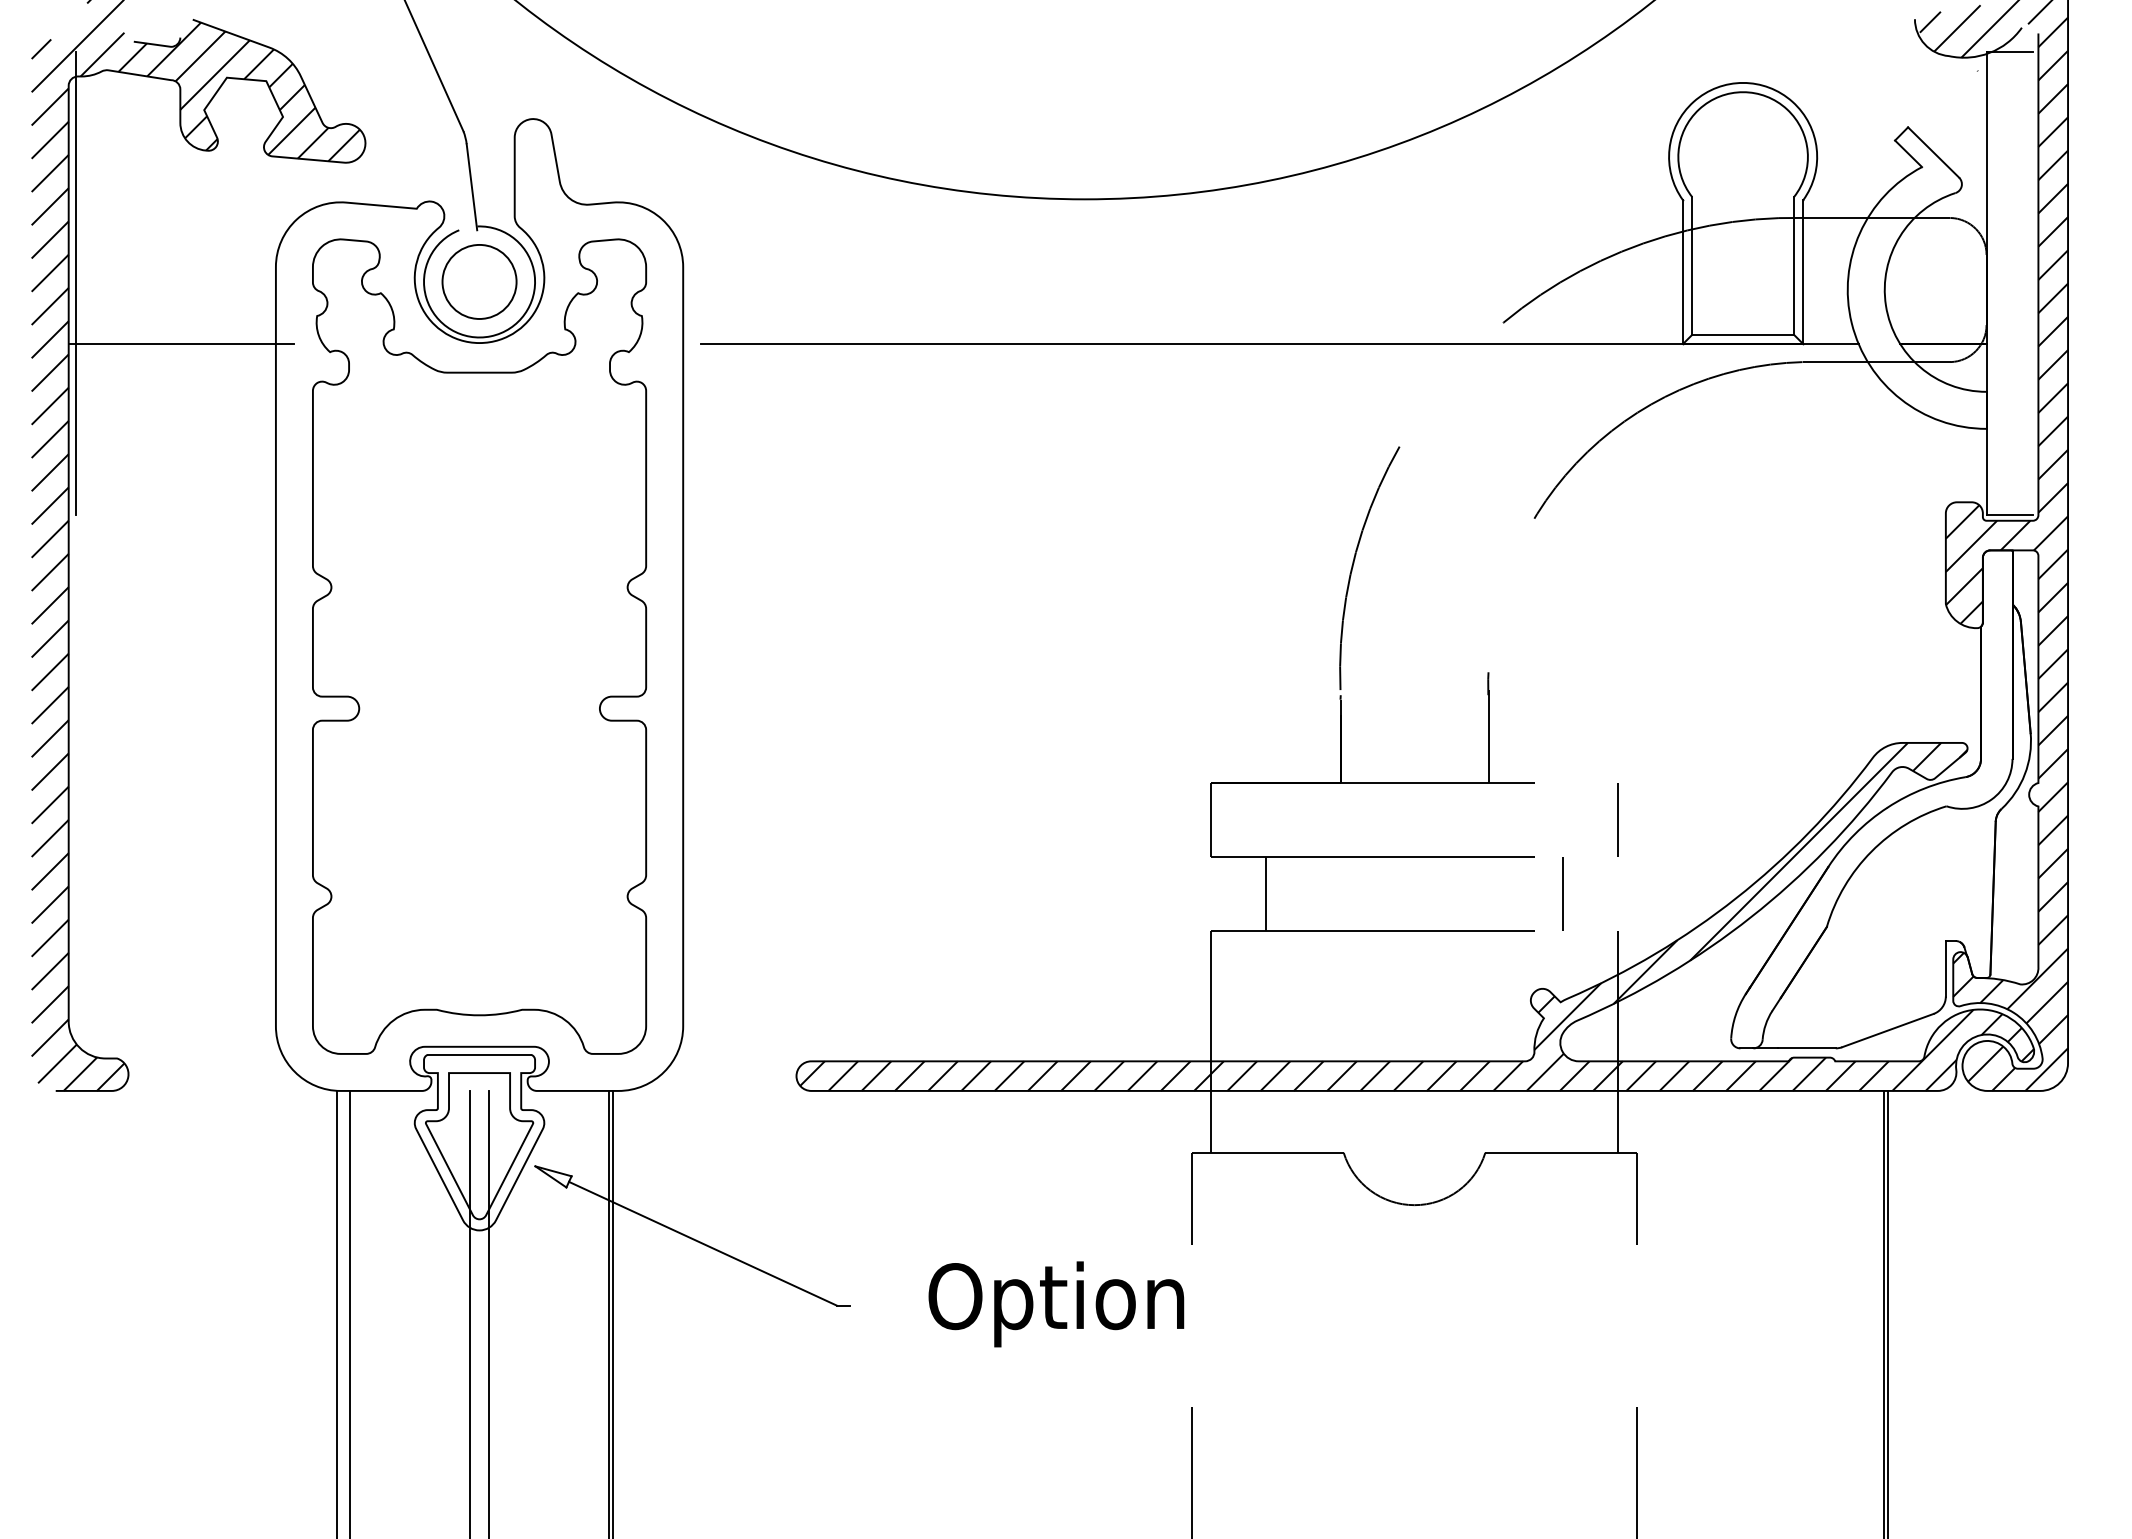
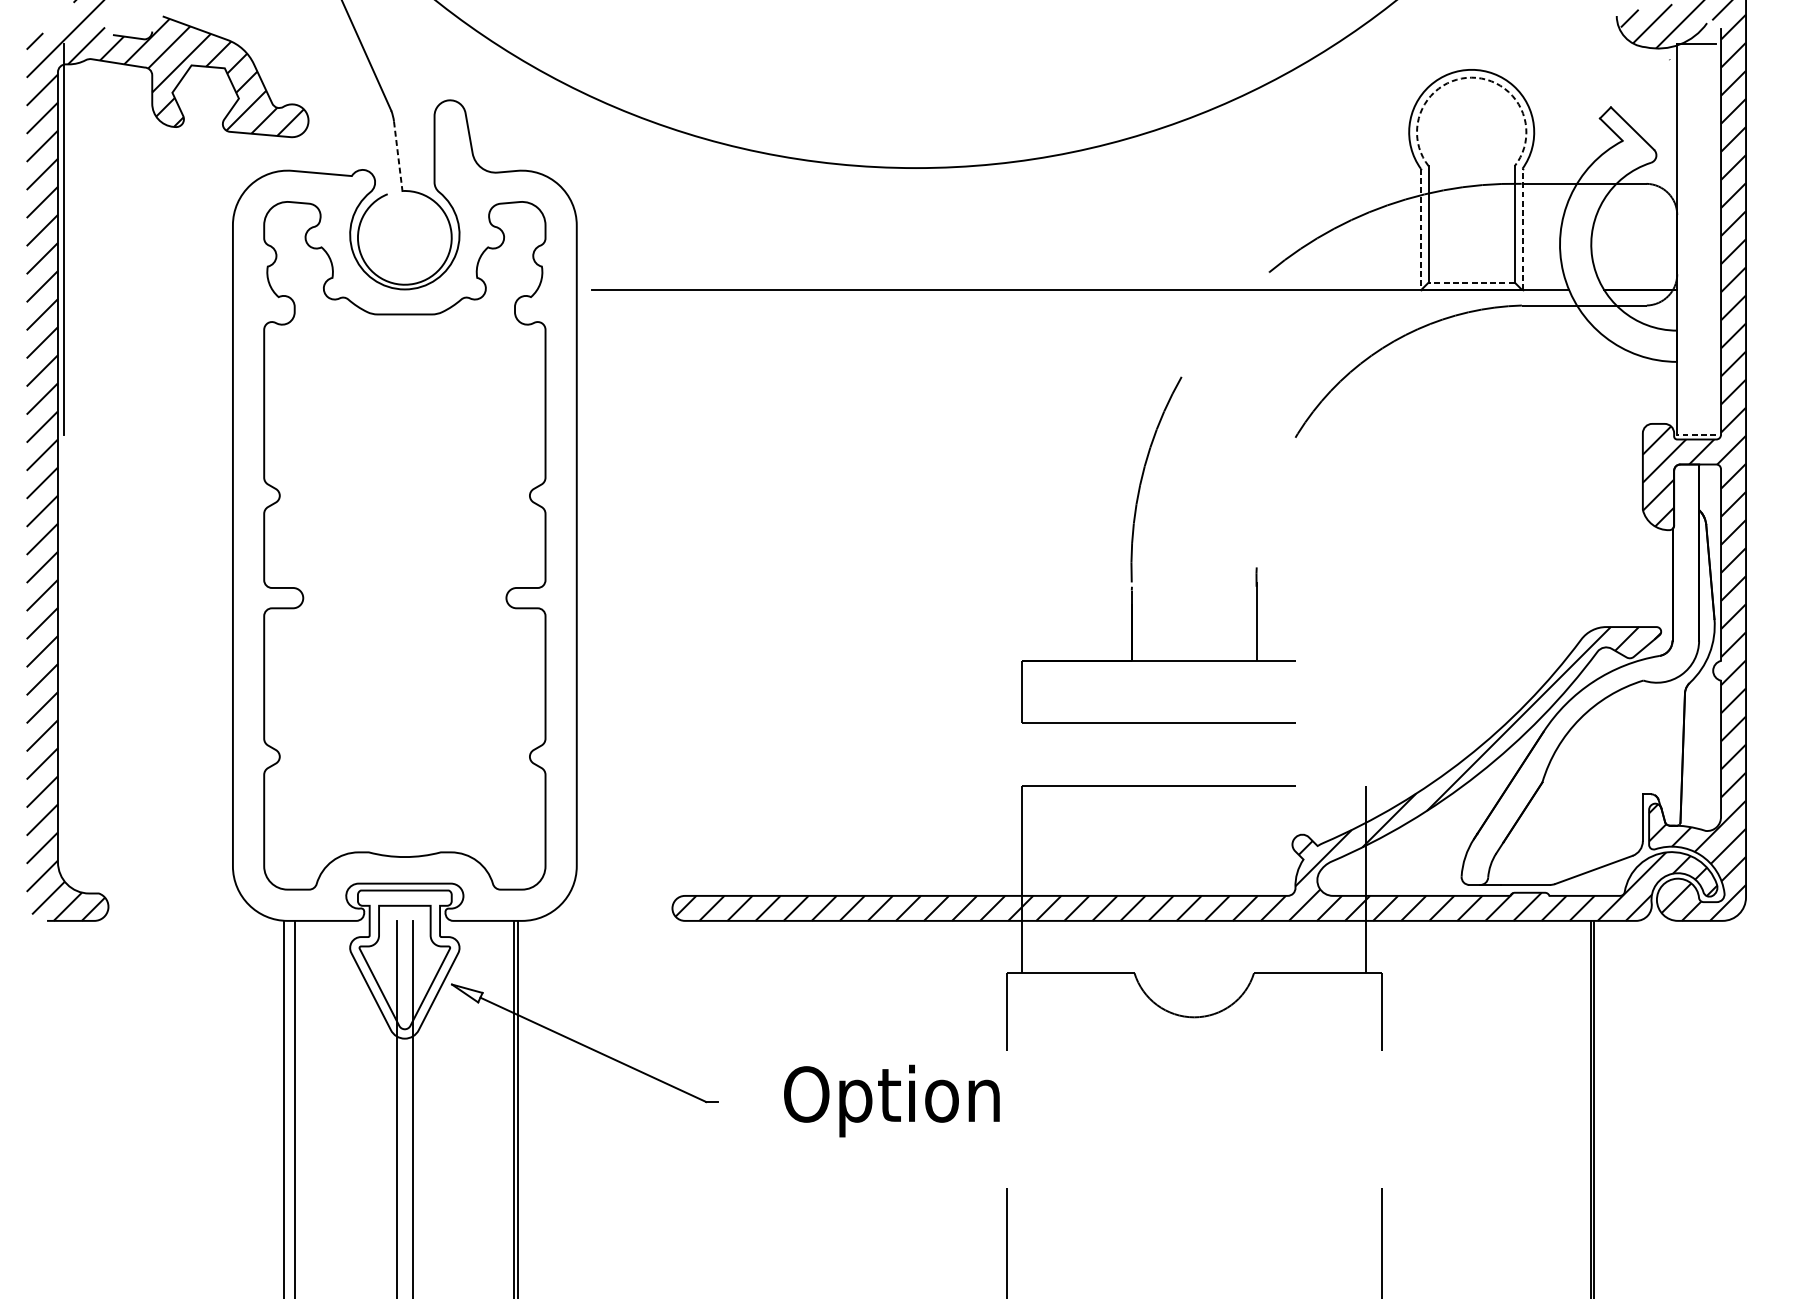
arc: (1743, 92) -> (1472, 77), solid -> dashed
line: (472, 187) -> (398, 158), solid -> dashed
line: (1682, 272) -> (1420, 229), solid -> dashed
line: (1803, 272) -> (1522, 229), solid -> dashed
circle: (479, 281) -> (404, 237), removed
line: (1743, 334) -> (1472, 282), solid -> dashed
line: (180, 344) -> (152, 290), removed
line: (2009, 515) -> (1696, 435), solid -> dashed
line: (1617, 819) -> (1365, 691), removed
line: (1266, 893) -> (1069, 754), removed
line: (1562, 893) -> (1319, 754), removed

